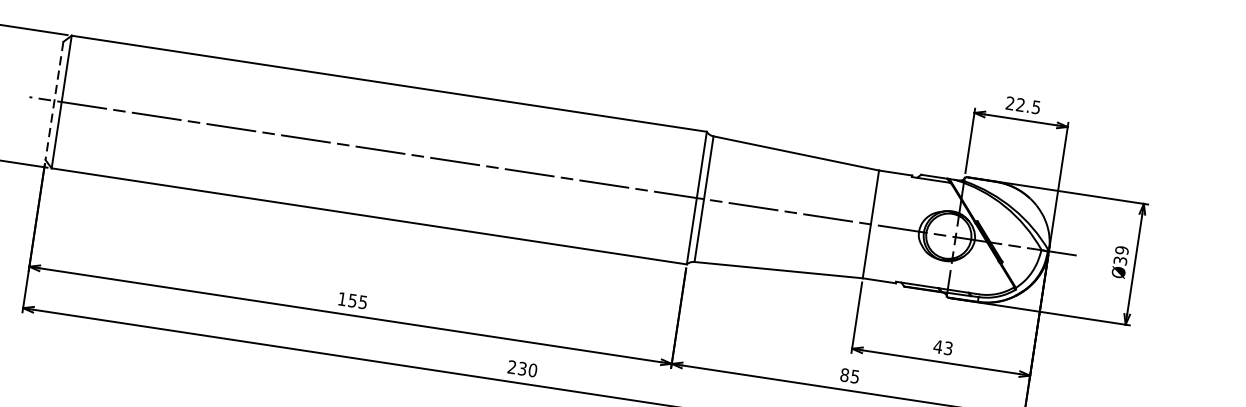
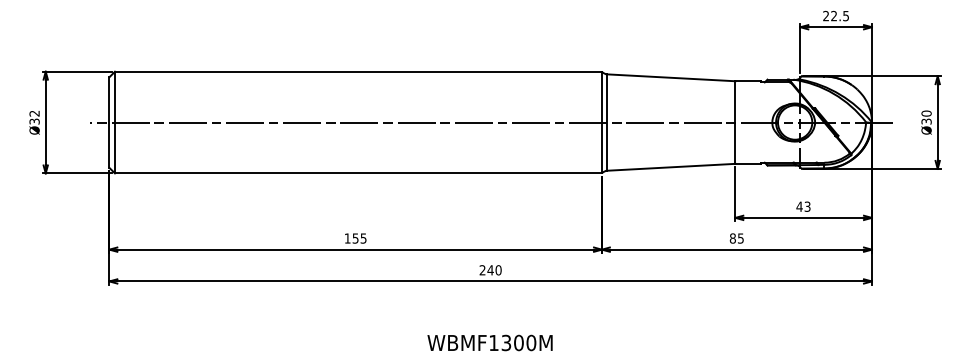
line: (54, 102) -> (109, 123), dashed -> solid
text: (1121, 250) -> (926, 113), Ø39 -> Ø30
text: (522, 369) -> (490, 270), 230 -> 240

